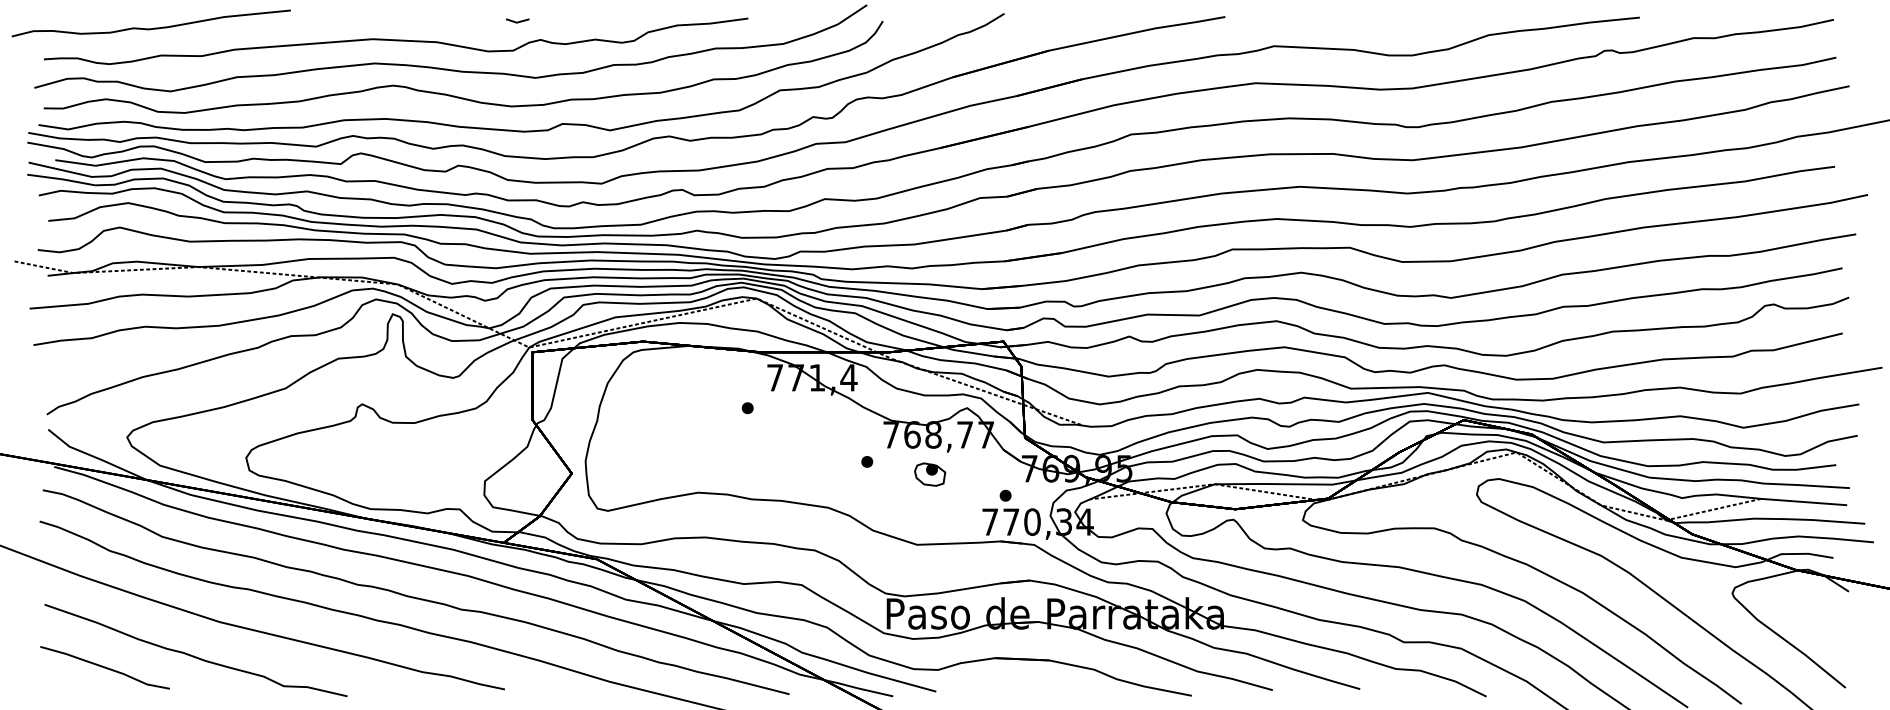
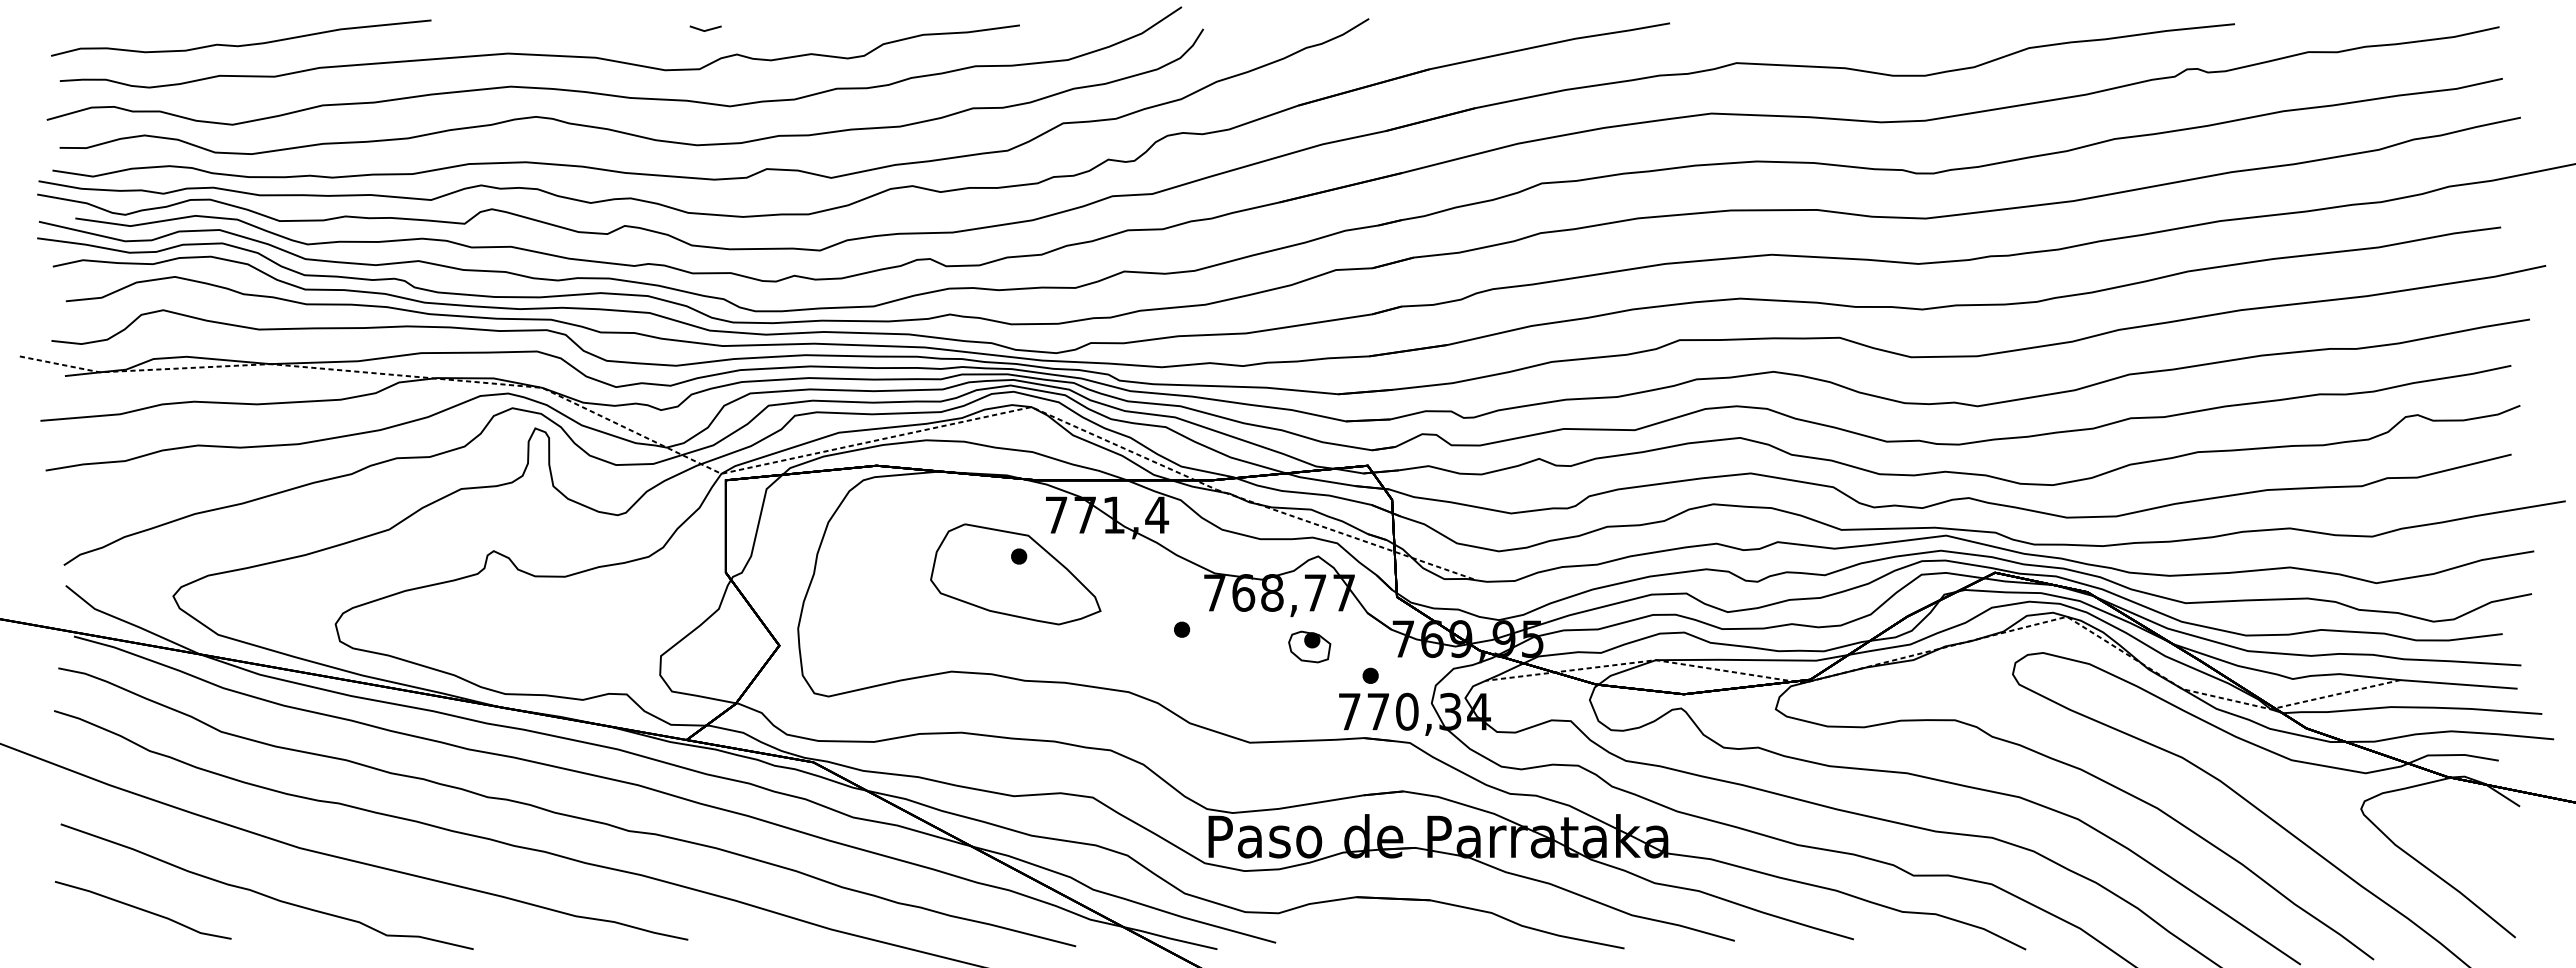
curve: (151, 28) -> (241, 44), moved
part: (745, 421) -> (1015, 574), added
part: (929, 474) -> (1309, 646), moved

